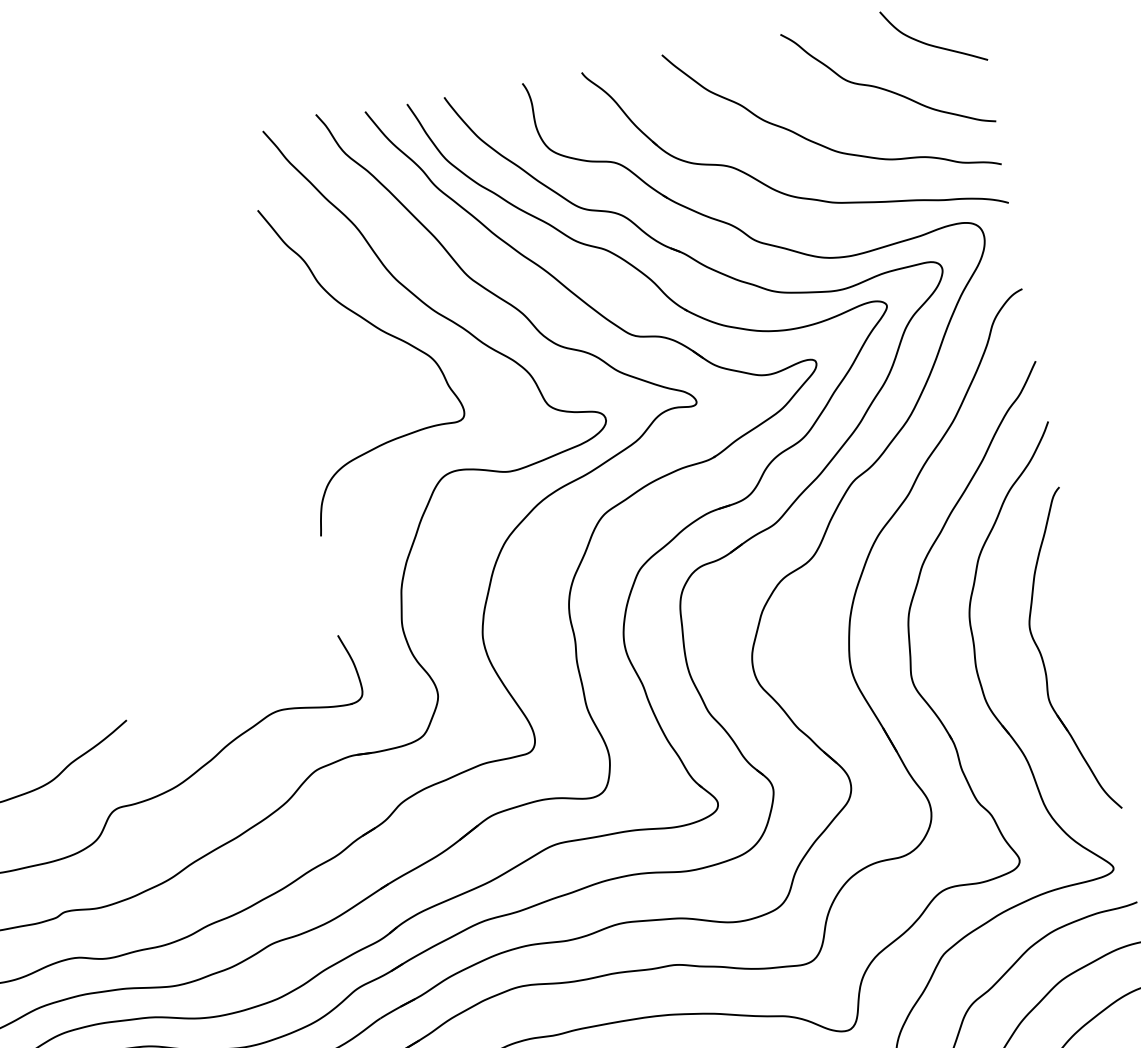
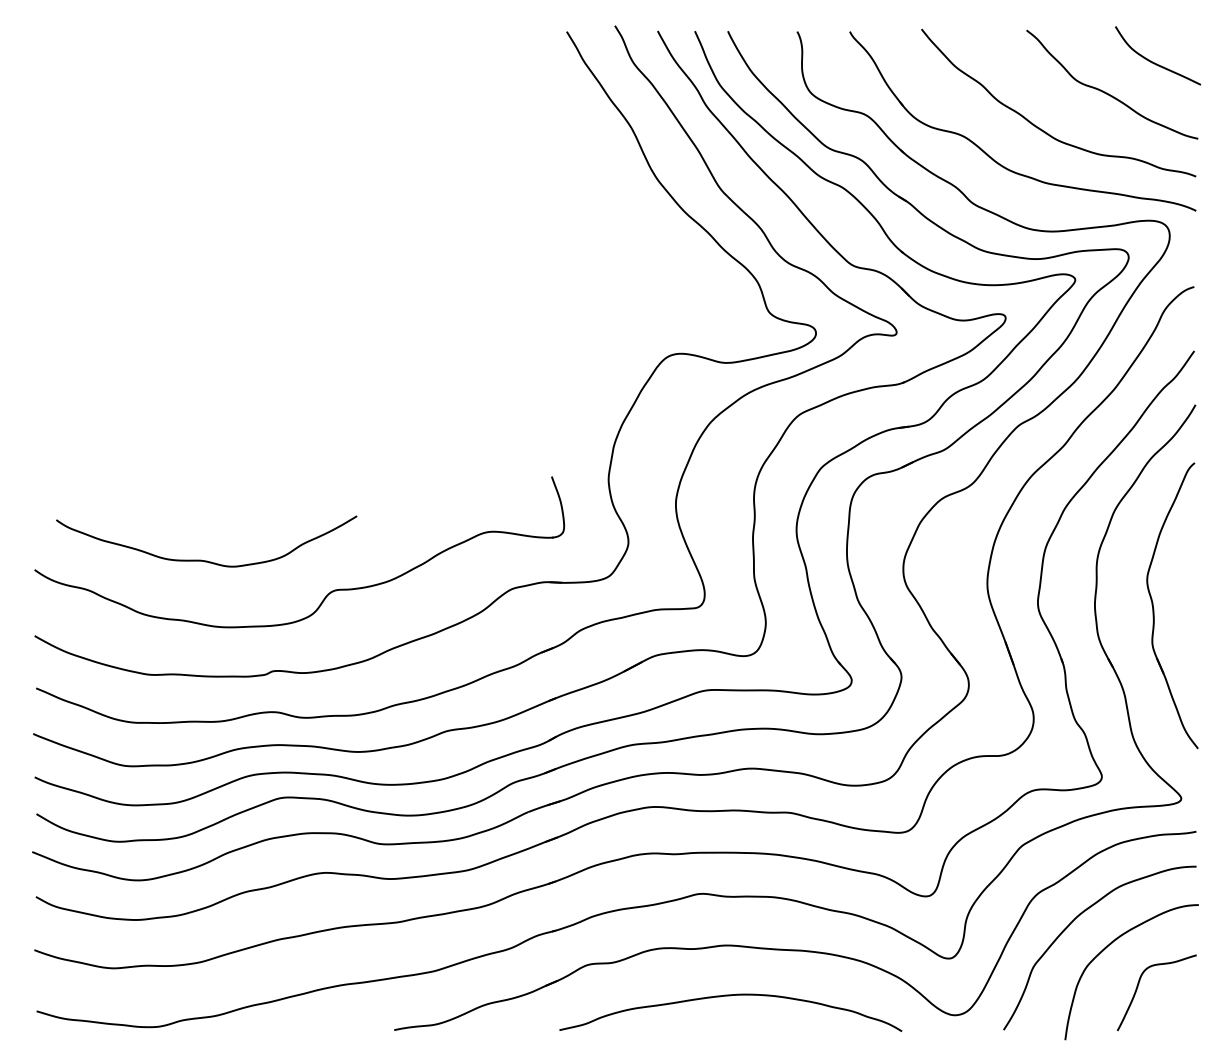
curve: (385, 334) -> (640, 225), removed

